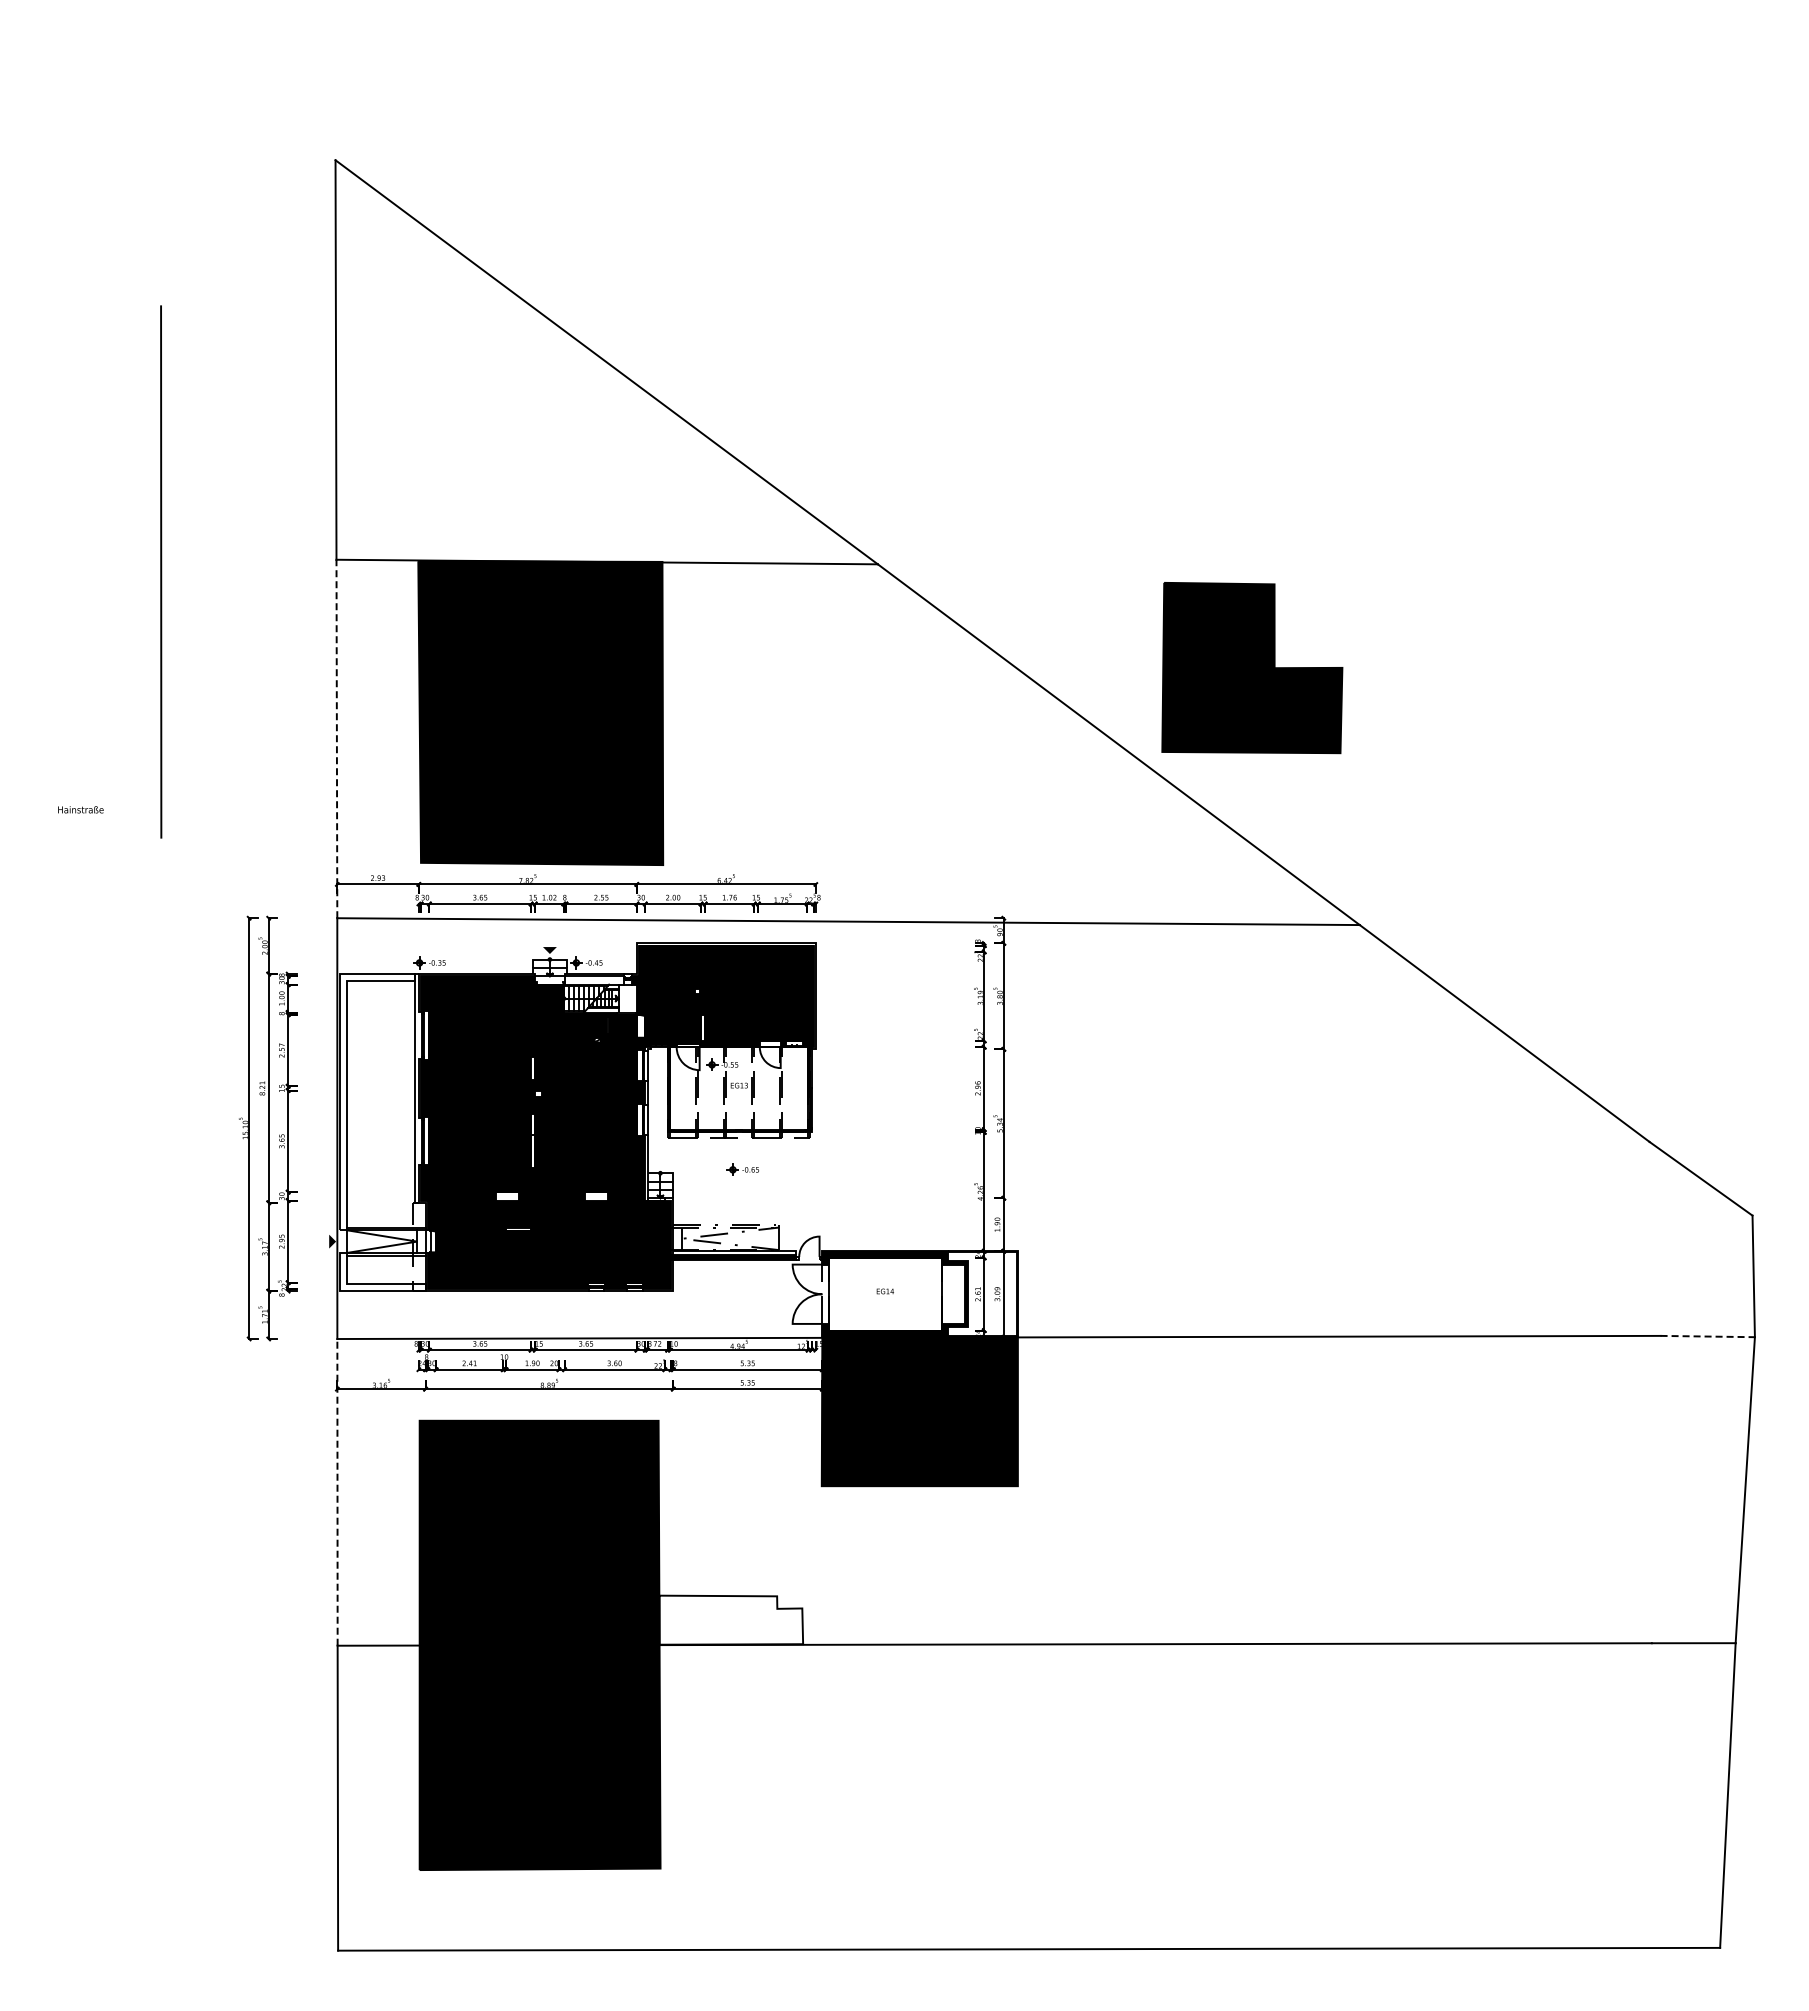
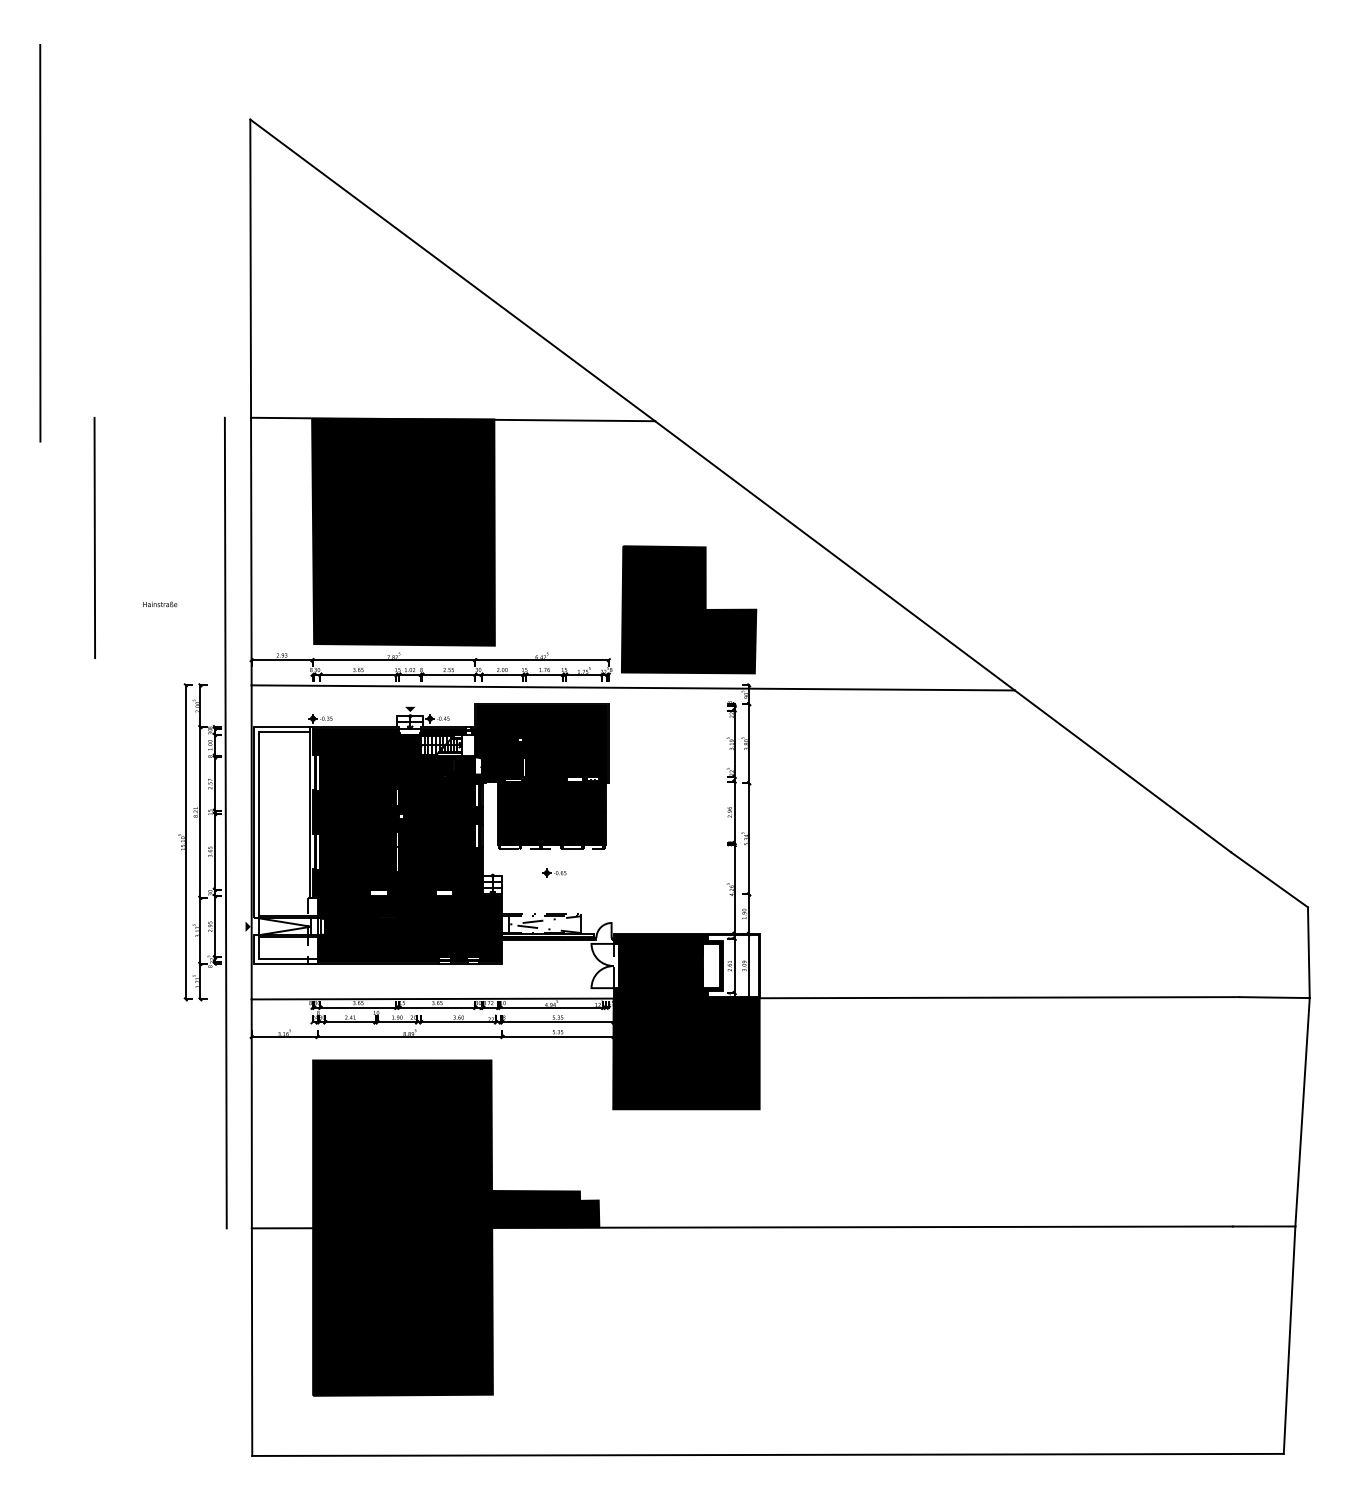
line: (161, 571) -> (40, 242), moved
part: (1252, 668) -> (689, 610), moved
line: (126, 720) -> (94, 537), added
line: (336, 738) -> (251, 551), dashed -> solid
text: (80, 809) -> (159, 604), moved
fill: (593, 980) -> (442, 731), added
fill: (739, 1088) -> (551, 812), added
line: (302, 1102) -> (225, 822), added
fill: (885, 1293) -> (660, 965), added
line: (1708, 1336) -> (1275, 997), dashed -> solid
line: (337, 1491) -> (251, 1113), dashed -> solid
fill: (731, 1619) -> (545, 1208), added

